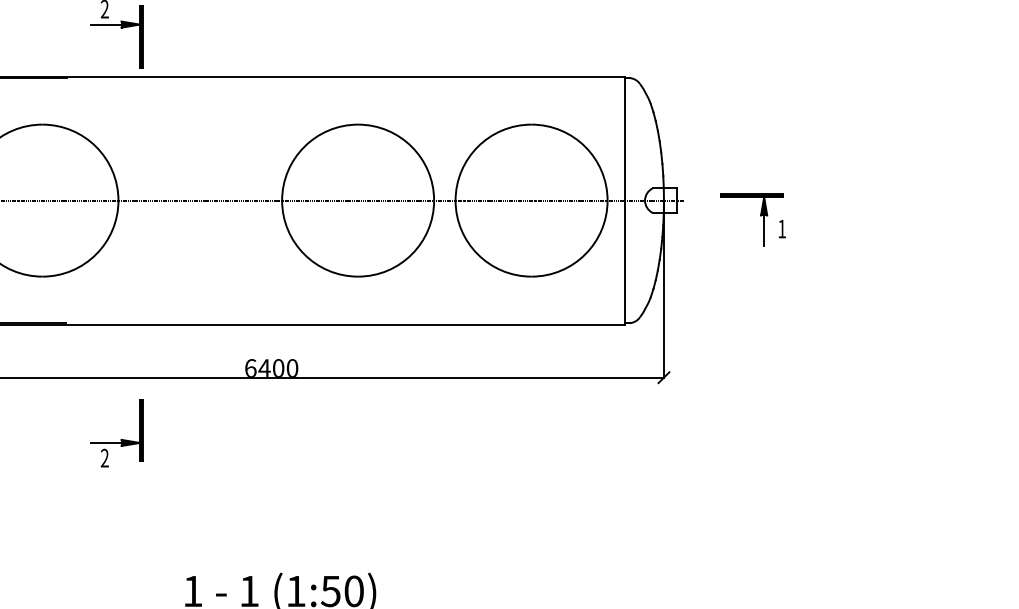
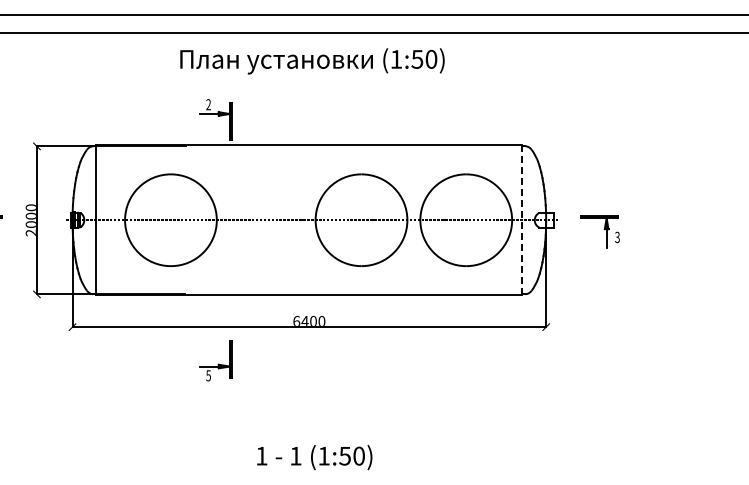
line: (624, 201) -> (522, 220), solid -> dashed
text: (782, 229) -> (617, 237), 1 -> 3
text: (104, 457) -> (208, 375), 2 -> 5

